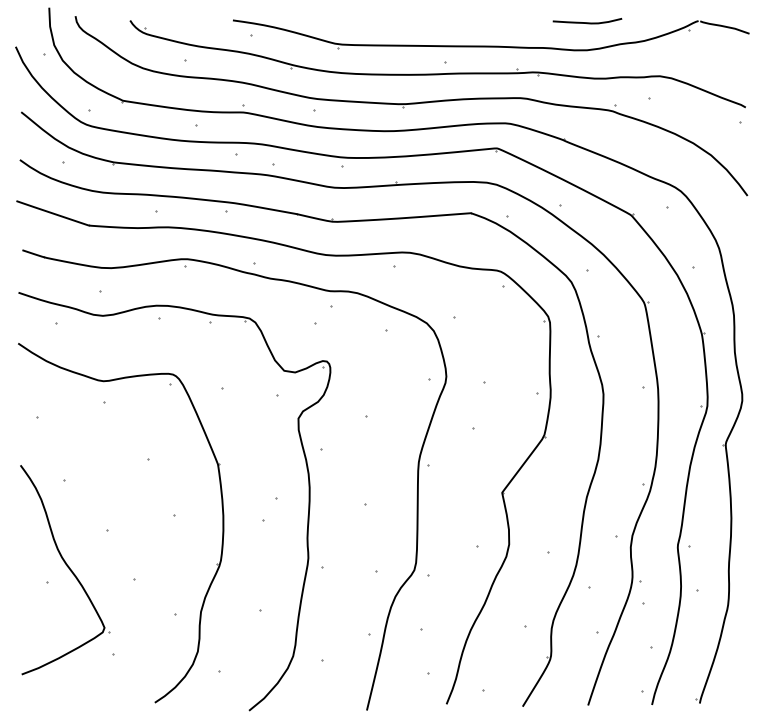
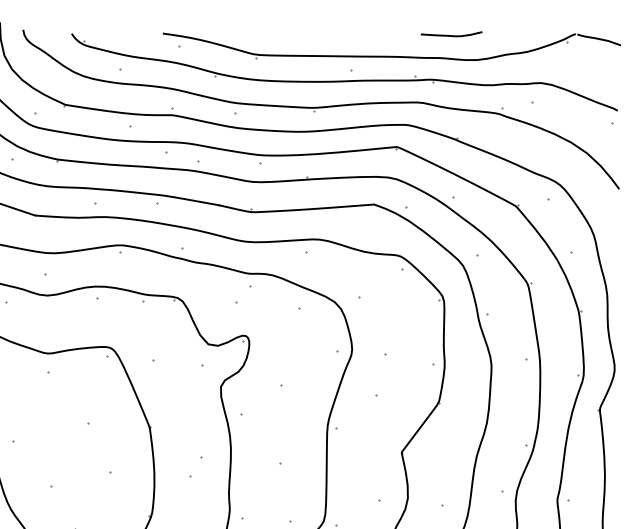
curve: (587, 22) -> (451, 35), moved

